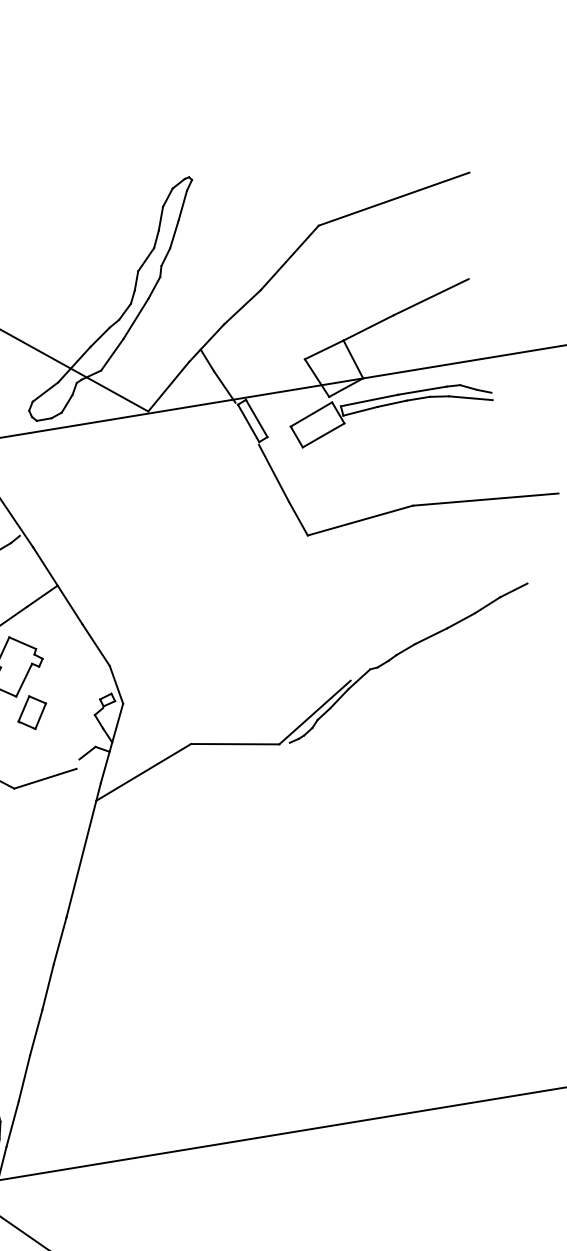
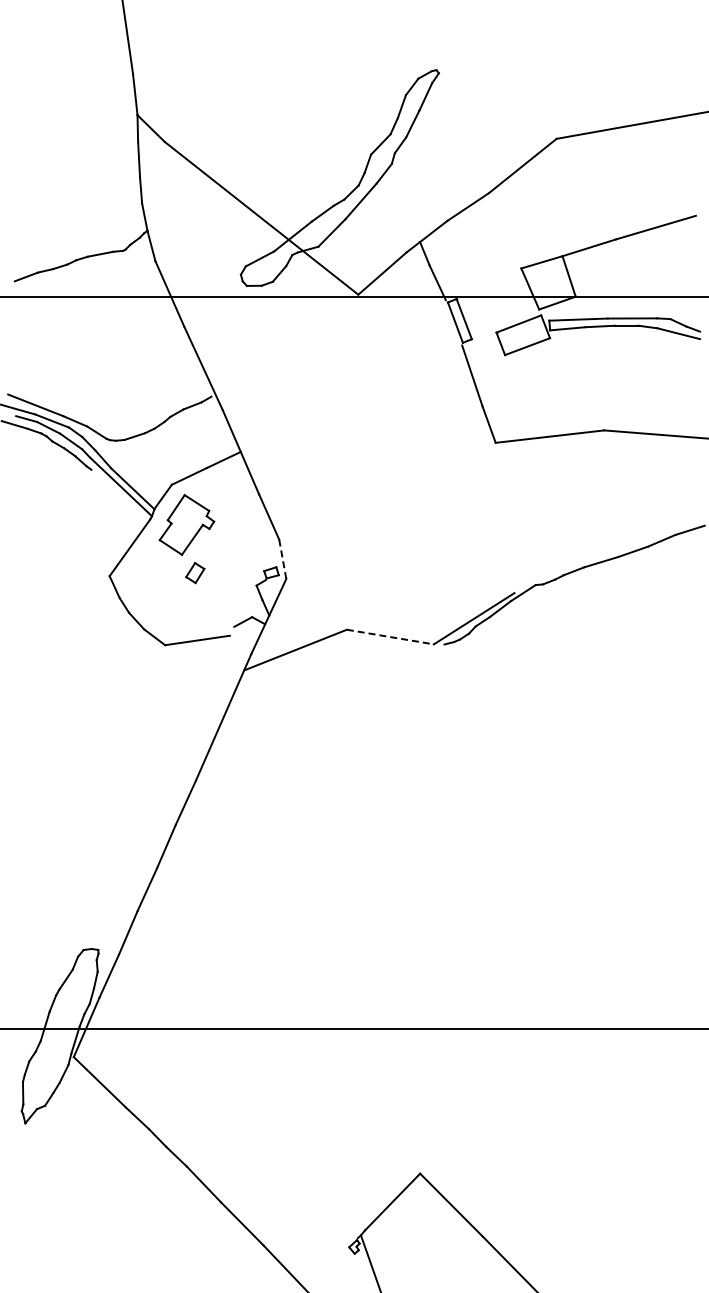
line: (116, 685) -> (282, 559), solid -> dashed
part: (32, 711) -> (195, 572), size x0.6
line: (235, 744) -> (390, 637), solid -> dashed

